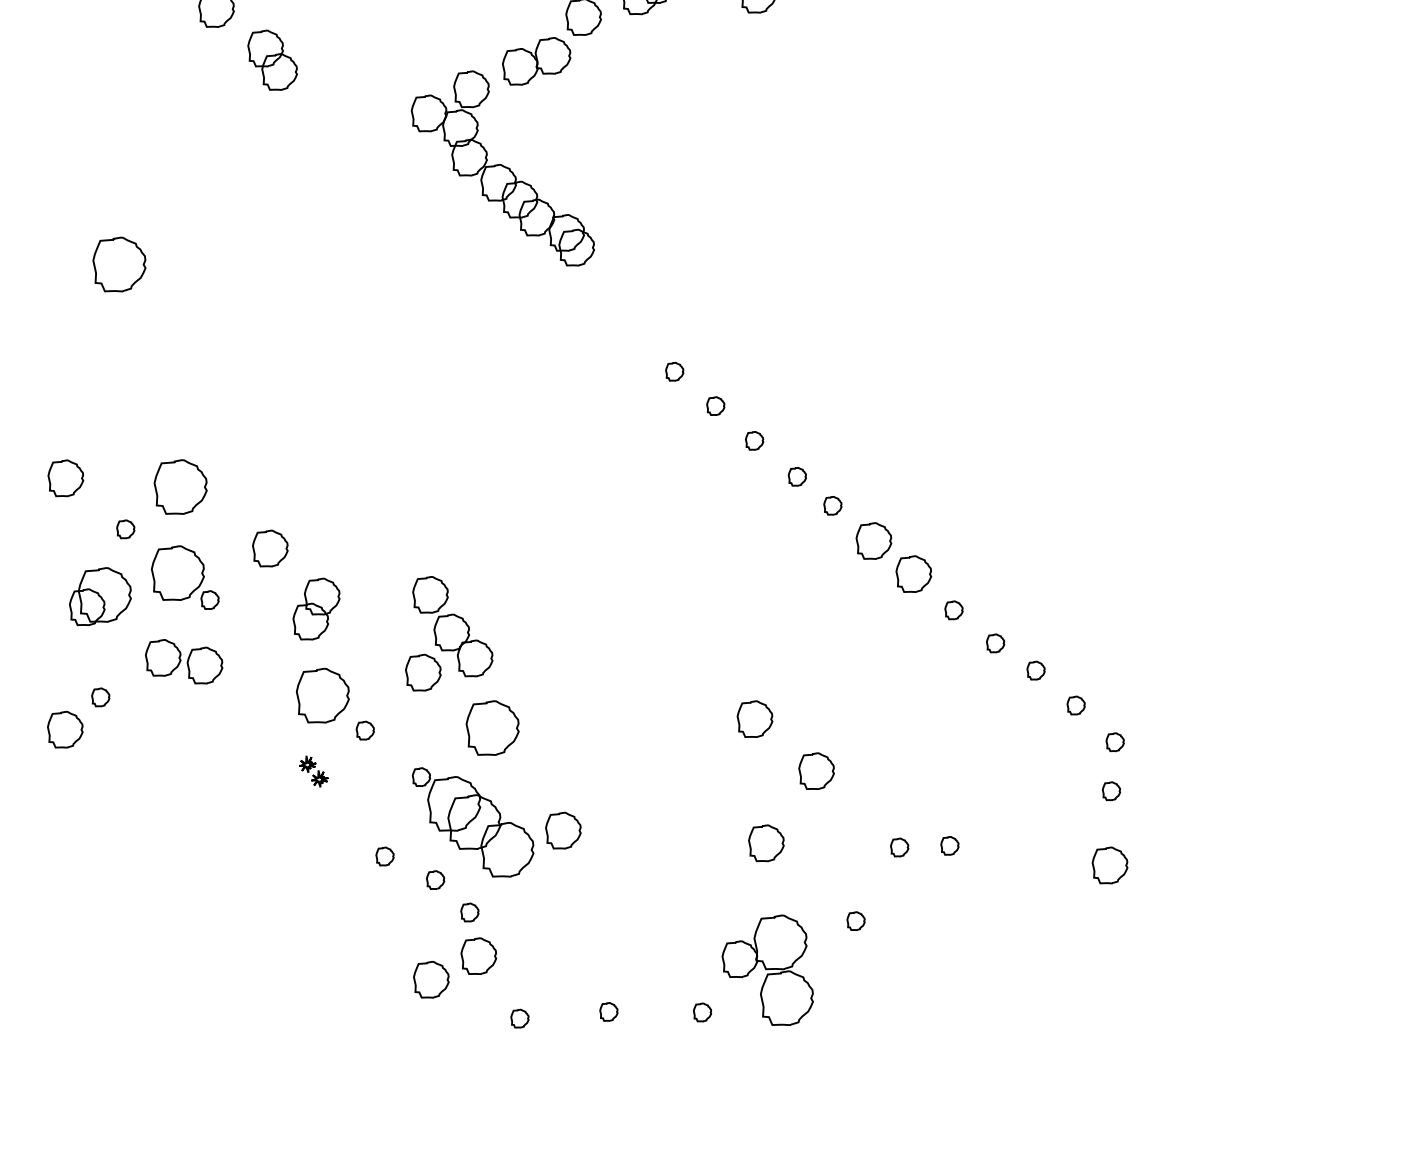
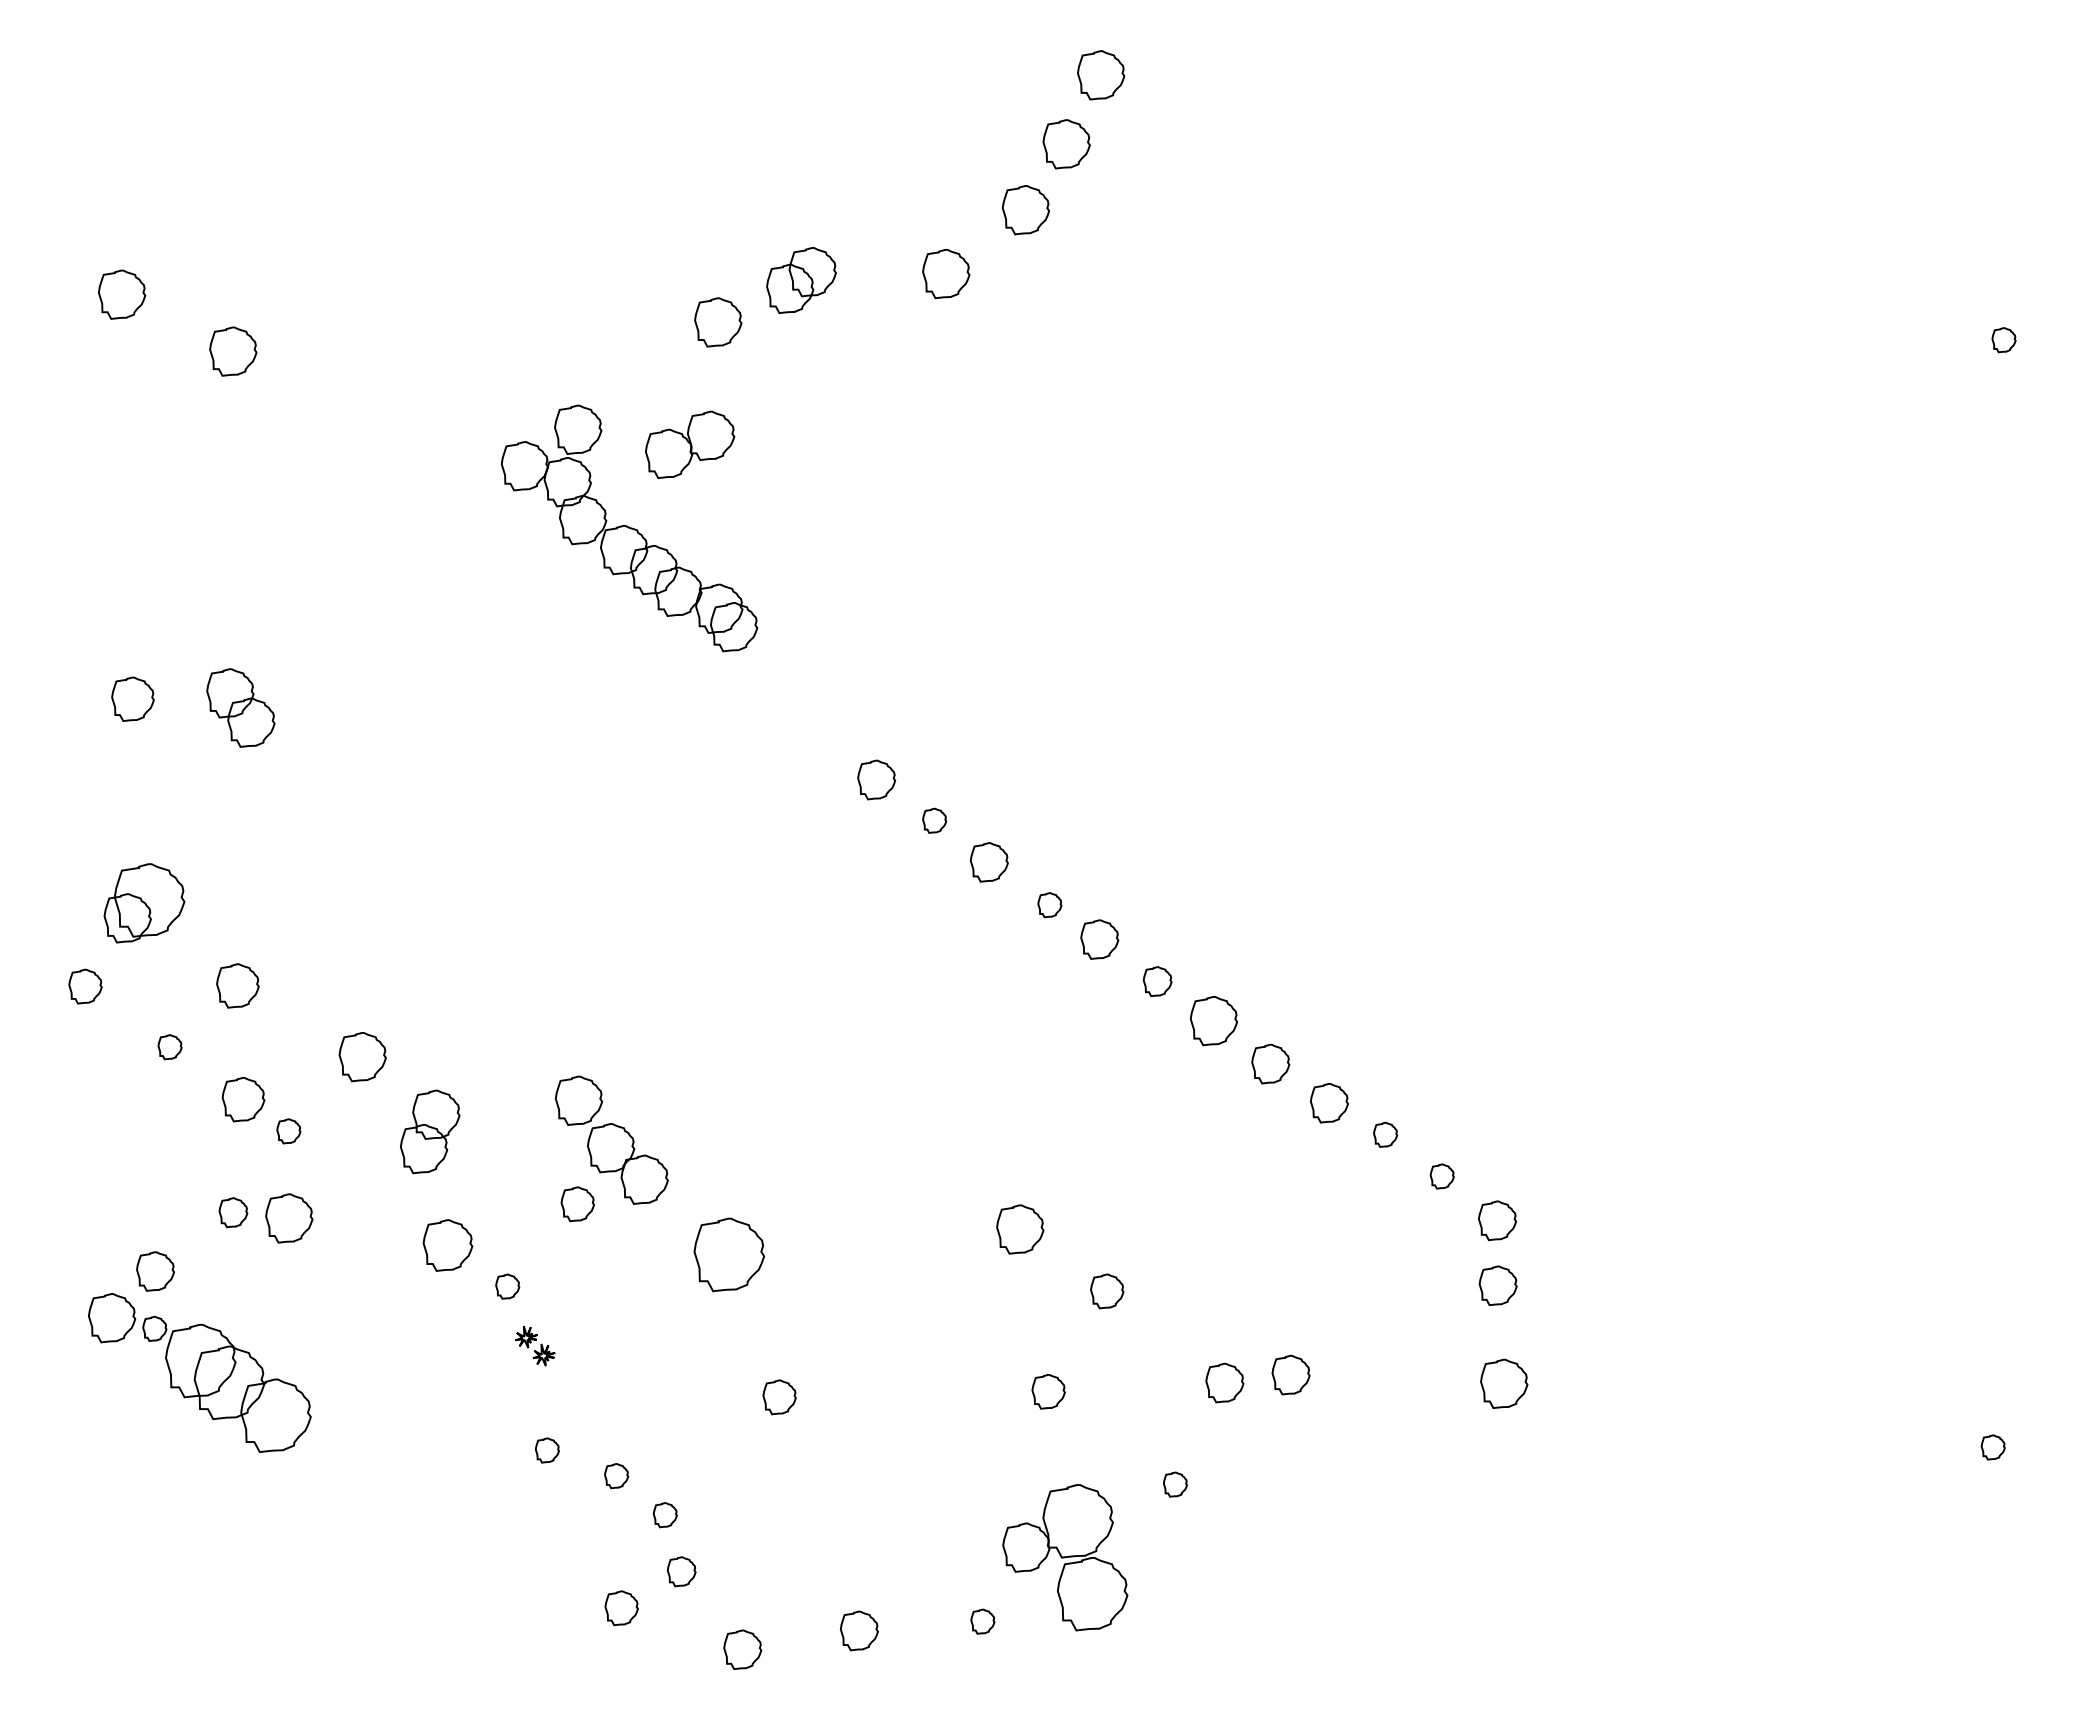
part: (272, 60) -> (240, 707), moved
part: (536, 61) -> (690, 444), moved
part: (118, 265) -> (132, 699), size x0.6
part: (674, 371) -> (876, 779), size x1.6
part: (754, 441) -> (989, 862), size x1.6
part: (65, 478) -> (85, 986), size x0.7
part: (180, 487) -> (237, 985), size x0.6
part: (832, 505) -> (1099, 939), size x1.6
part: (873, 541) -> (1157, 981), size x0.6
part: (177, 573) -> (243, 1099), size x0.6
part: (100, 597) -> (144, 903), moved
part: (953, 610) -> (1270, 1064), size x1.6
part: (994, 643) -> (1328, 1103), size x1.6
part: (163, 657) -> (233, 1212), size x0.6
part: (422, 673) -> (577, 1204), size x0.7
part: (322, 696) -> (447, 1245), size x0.7
part: (100, 697) -> (154, 1271), size x1.6
part: (492, 728) -> (729, 1254), moved
part: (1115, 742) -> (1497, 1220), size x1.6
part: (314, 771) -> (535, 1345), moved
part: (816, 771) -> (1107, 1291), size x0.7
part: (1111, 791) -> (1497, 1285), size x1.6
part: (472, 822) -> (226, 1383), moved
part: (563, 831) -> (779, 1397), size x0.7
part: (766, 843) -> (1048, 1391), size x0.7
part: (949, 846) -> (1290, 1375), size x1.6
part: (899, 847) -> (1224, 1382), size x1.6
part: (478, 956) -> (681, 1571), size x0.6
part: (431, 980) -> (621, 1608), size x0.7
part: (608, 1012) -> (859, 1631), size x1.6
part: (519, 1018) -> (742, 1649), size x1.6

